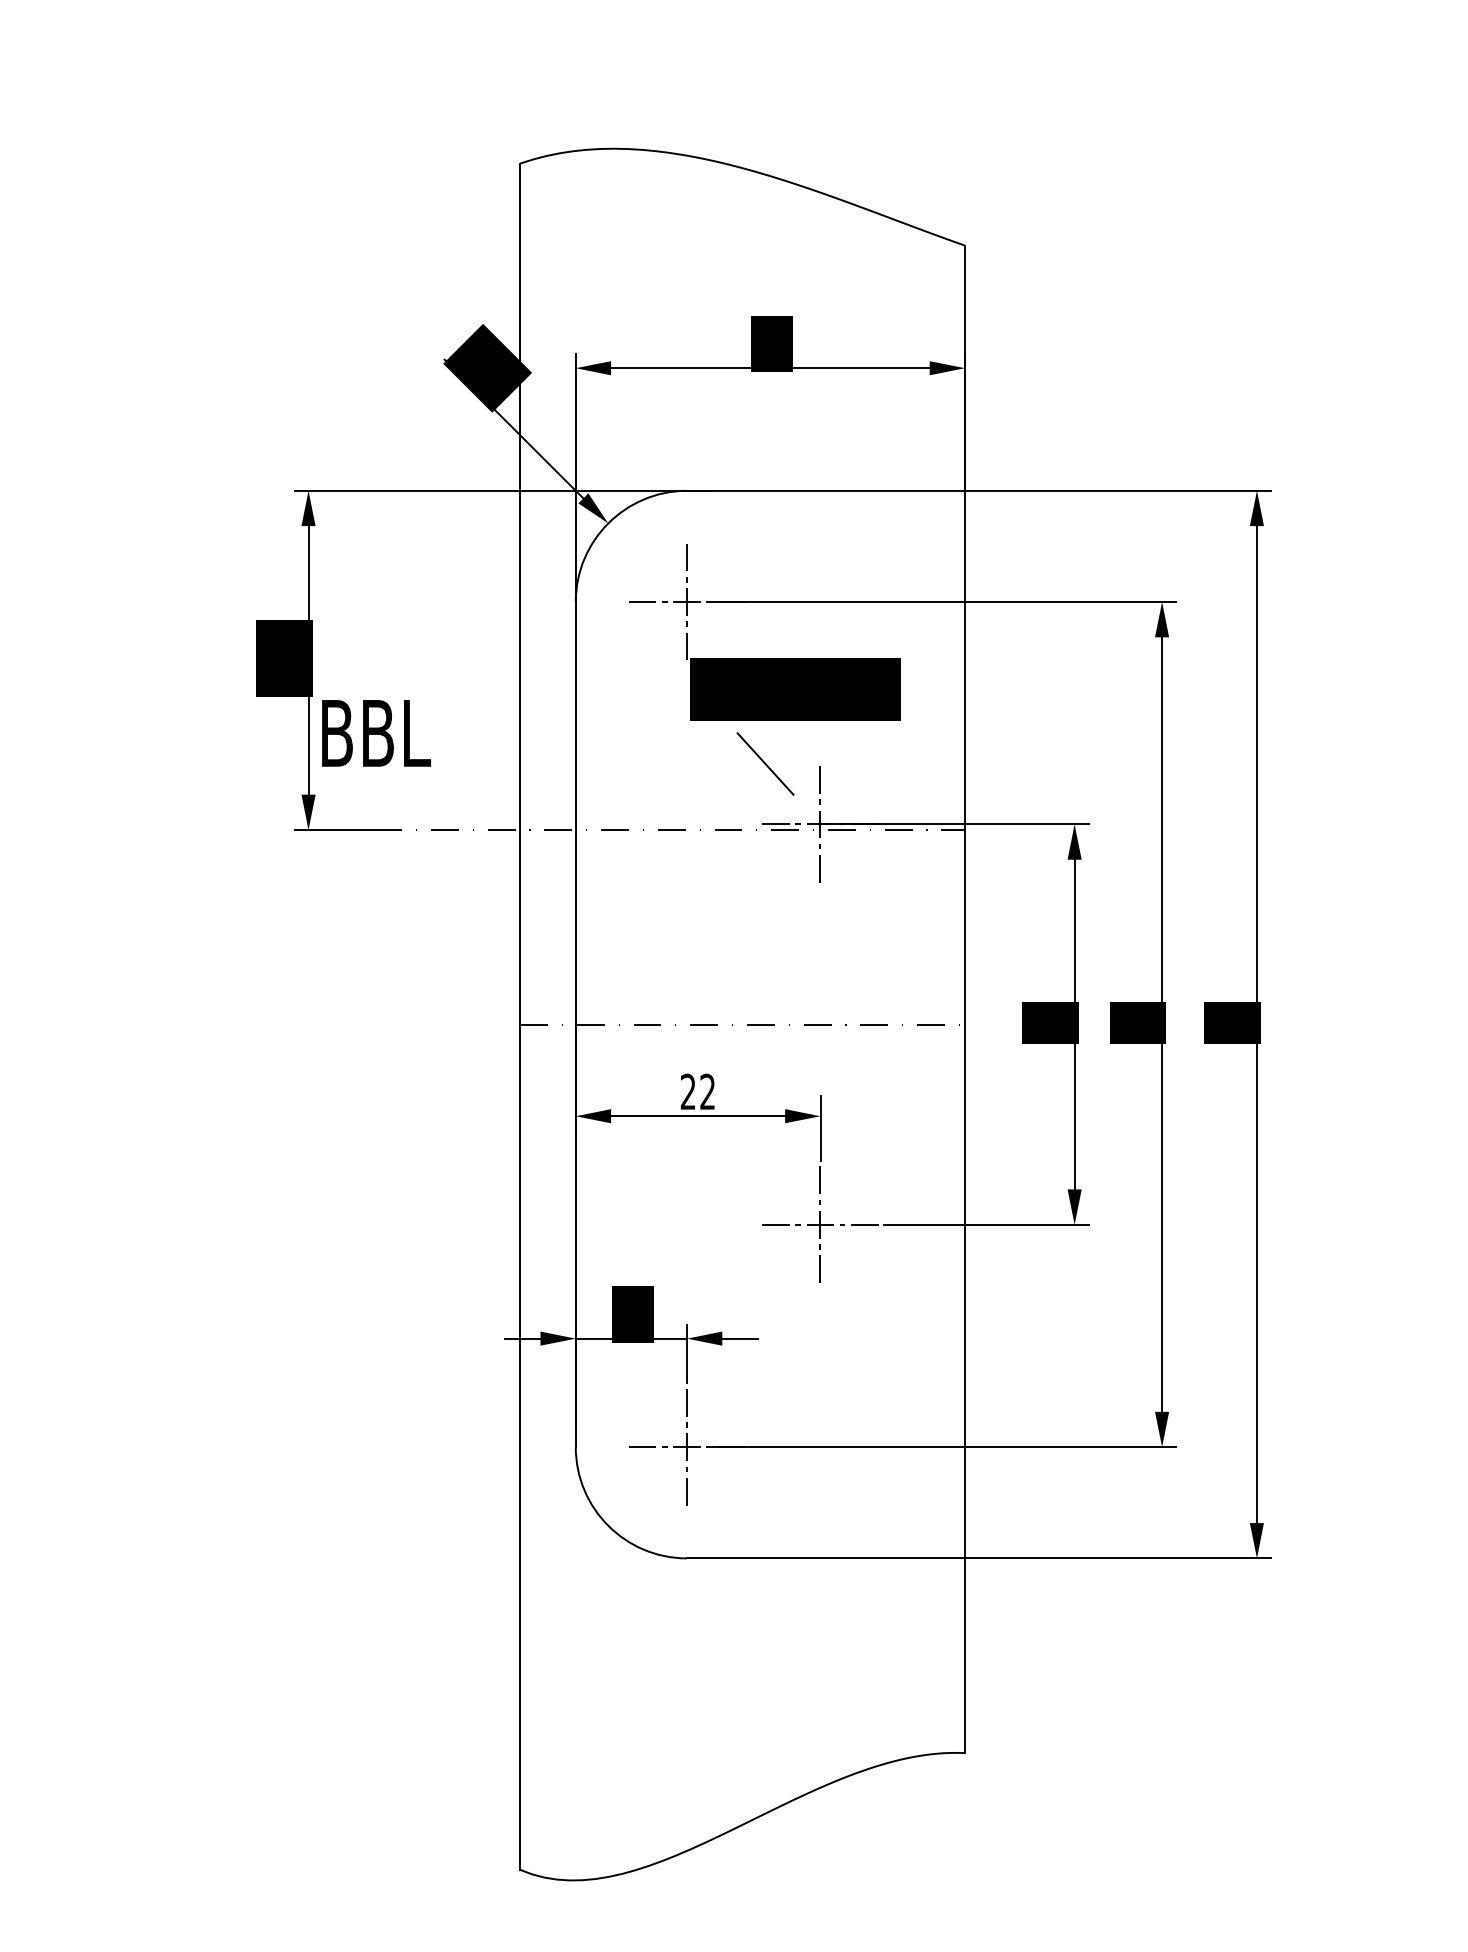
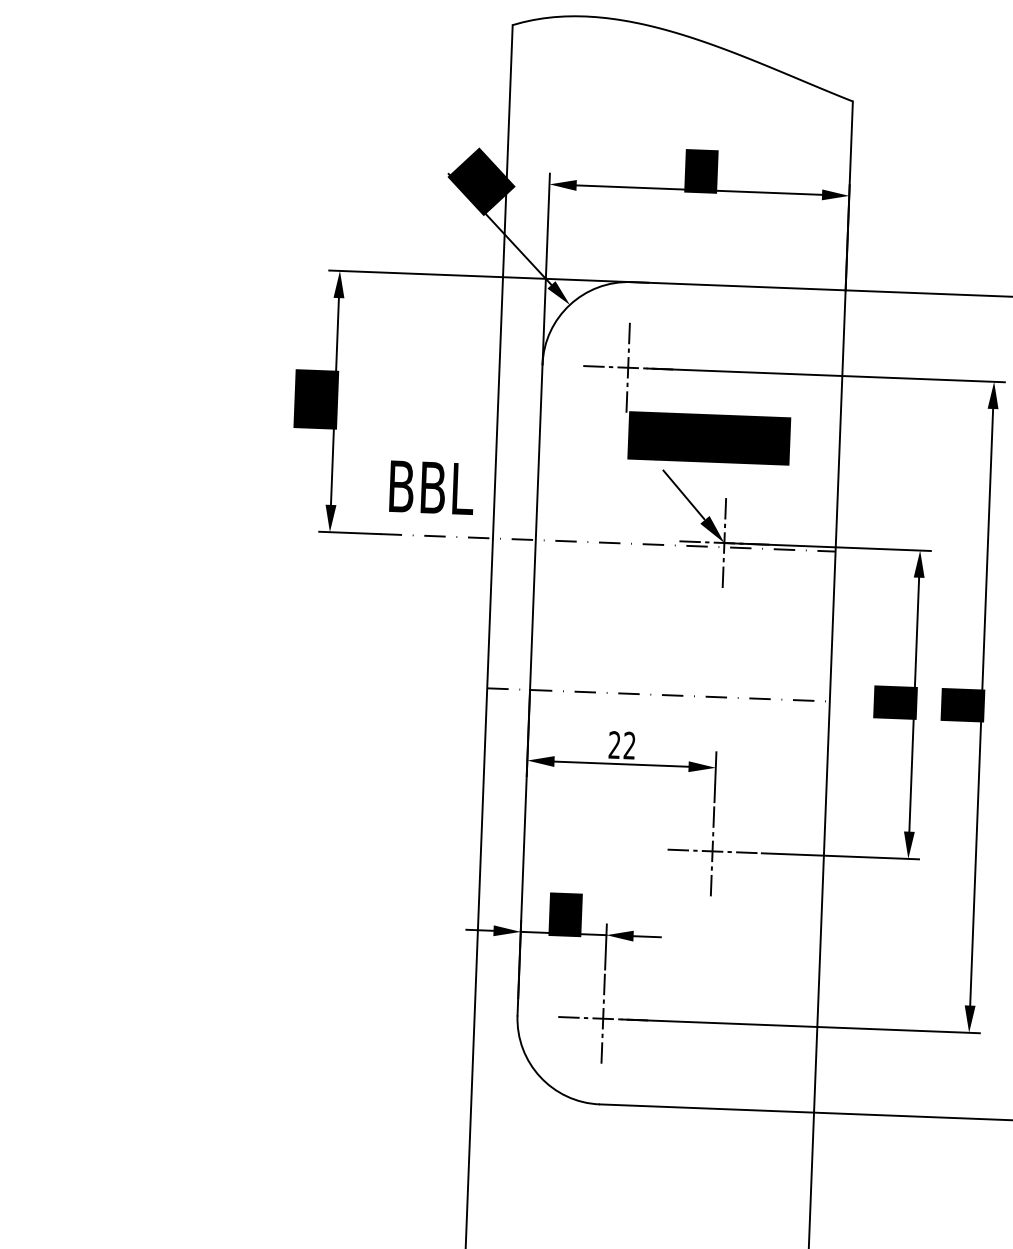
text: (376, 733) -> (431, 487), moved
fill: (804, 807) -> (712, 529), added

